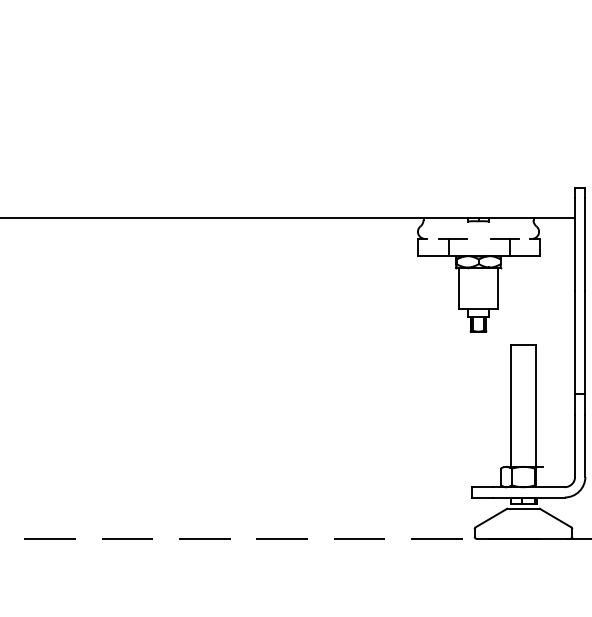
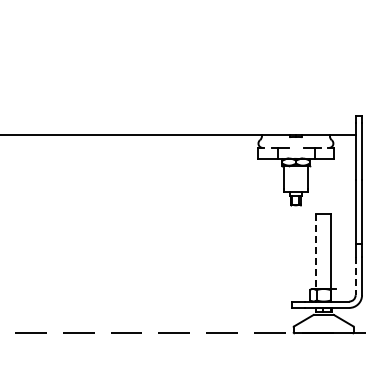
line: (511, 407) -> (316, 252), solid -> dashed
line: (574, 446) -> (355, 276), solid -> dashed

